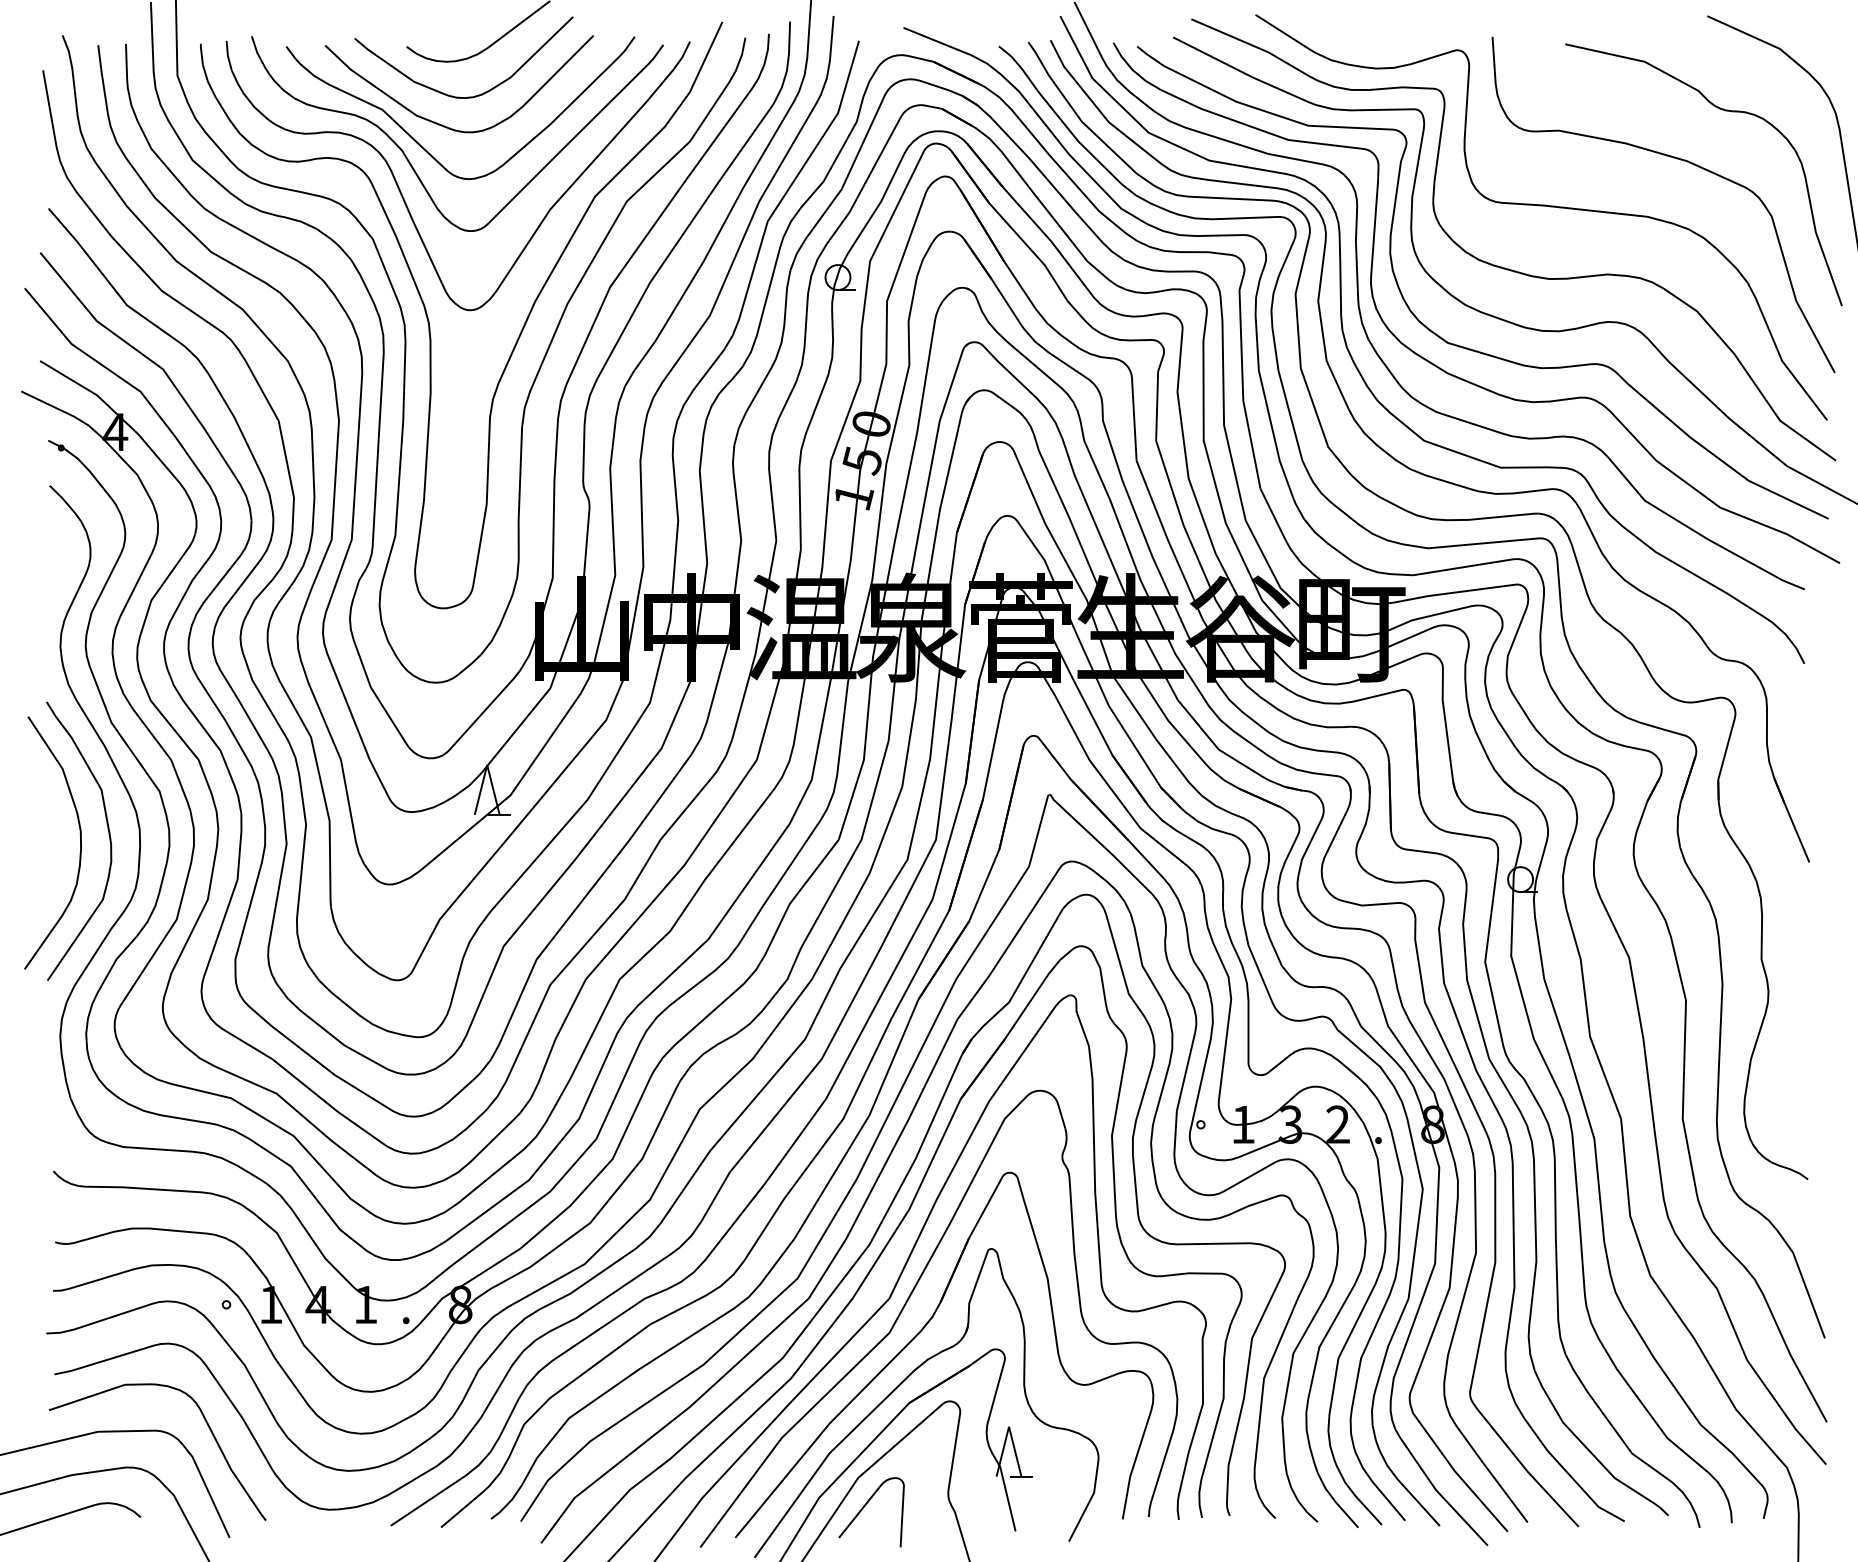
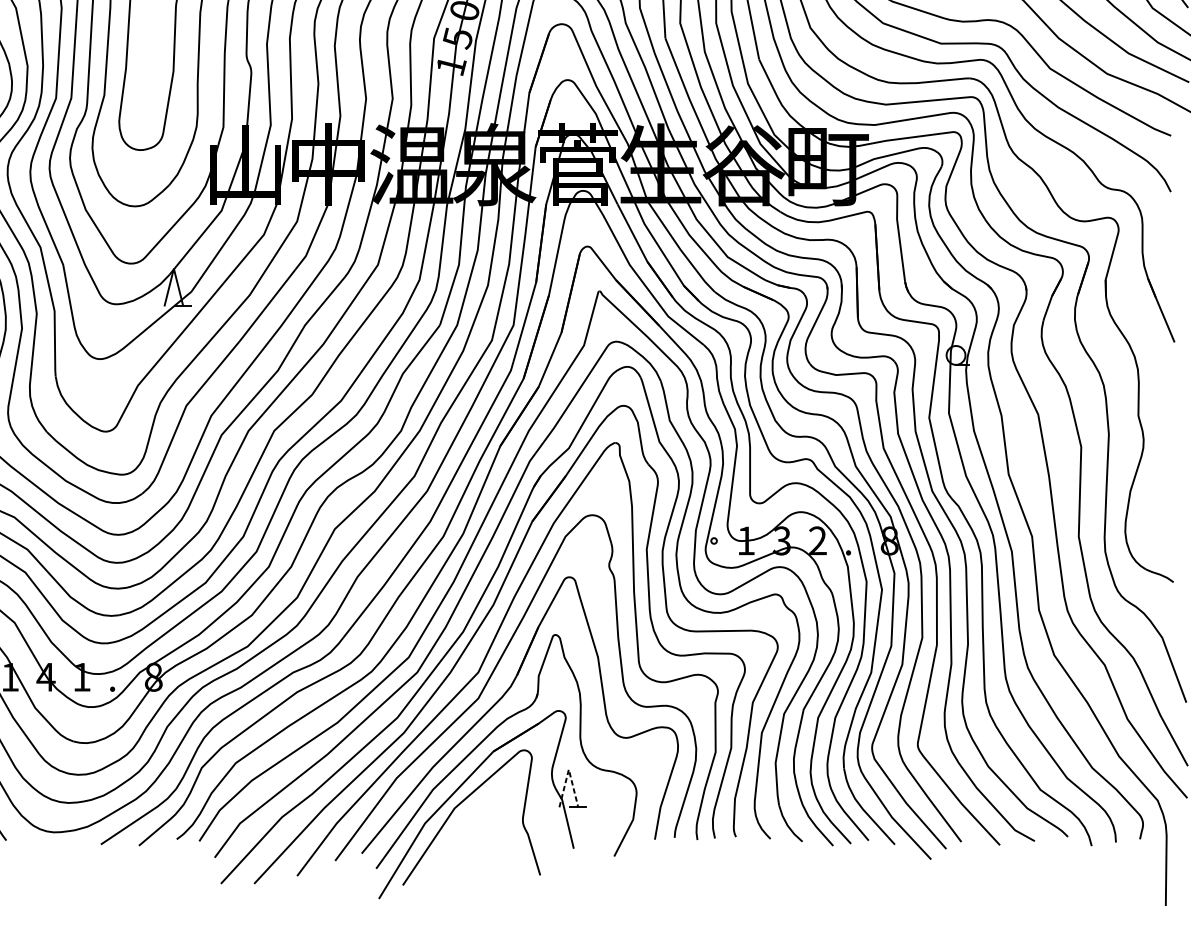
line: (1009, 1426) -> (569, 769), solid -> dashed
curve: (865, 1506) -> (460, 829), removed

